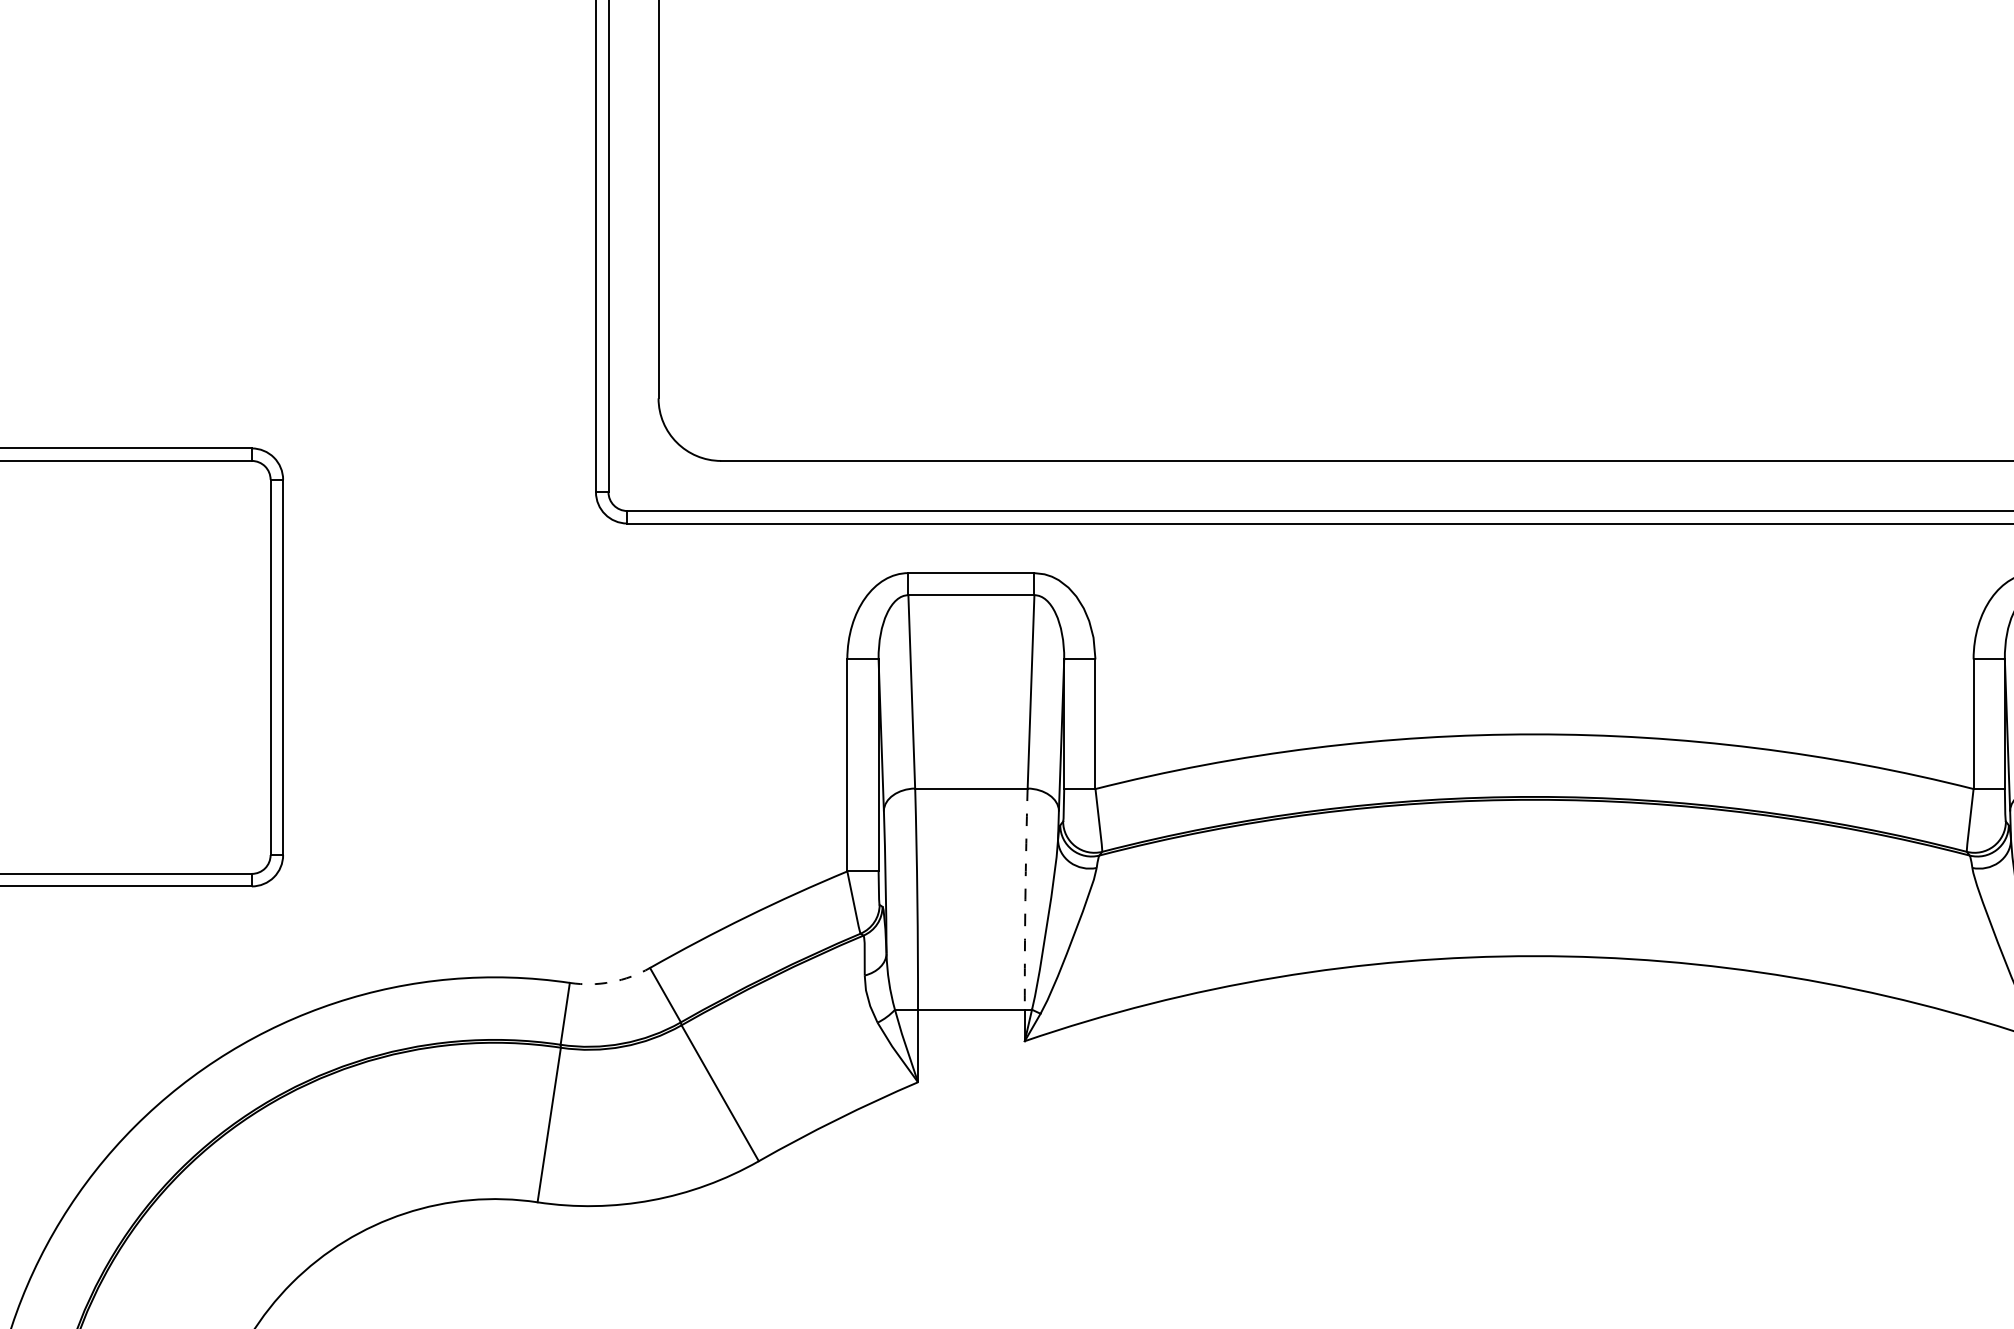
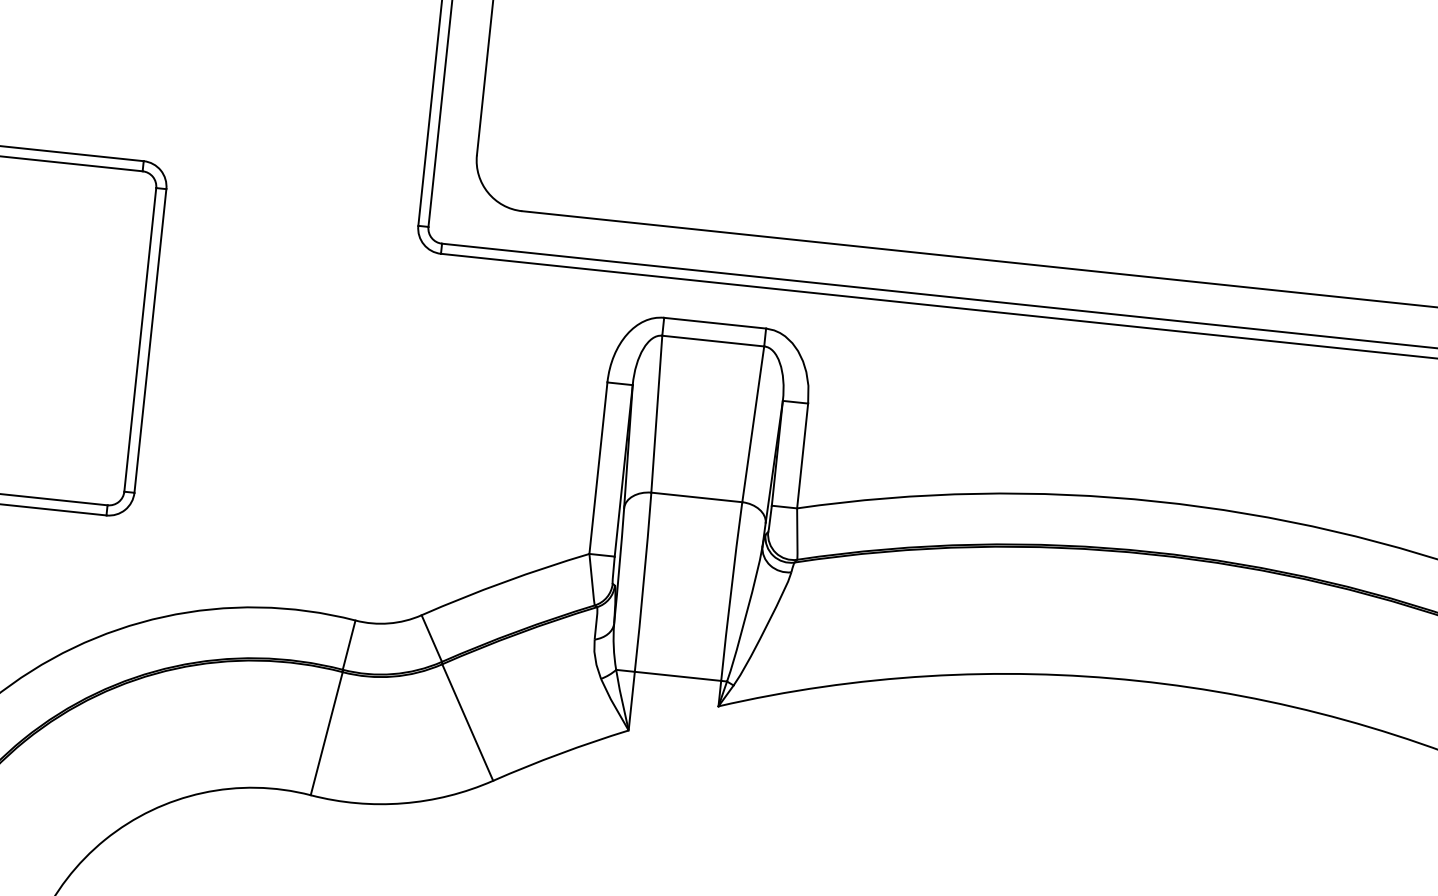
arc: (1025, 899) -> (731, 591), dashed -> solid
arc: (611, 982) -> (389, 623), dashed -> solid

